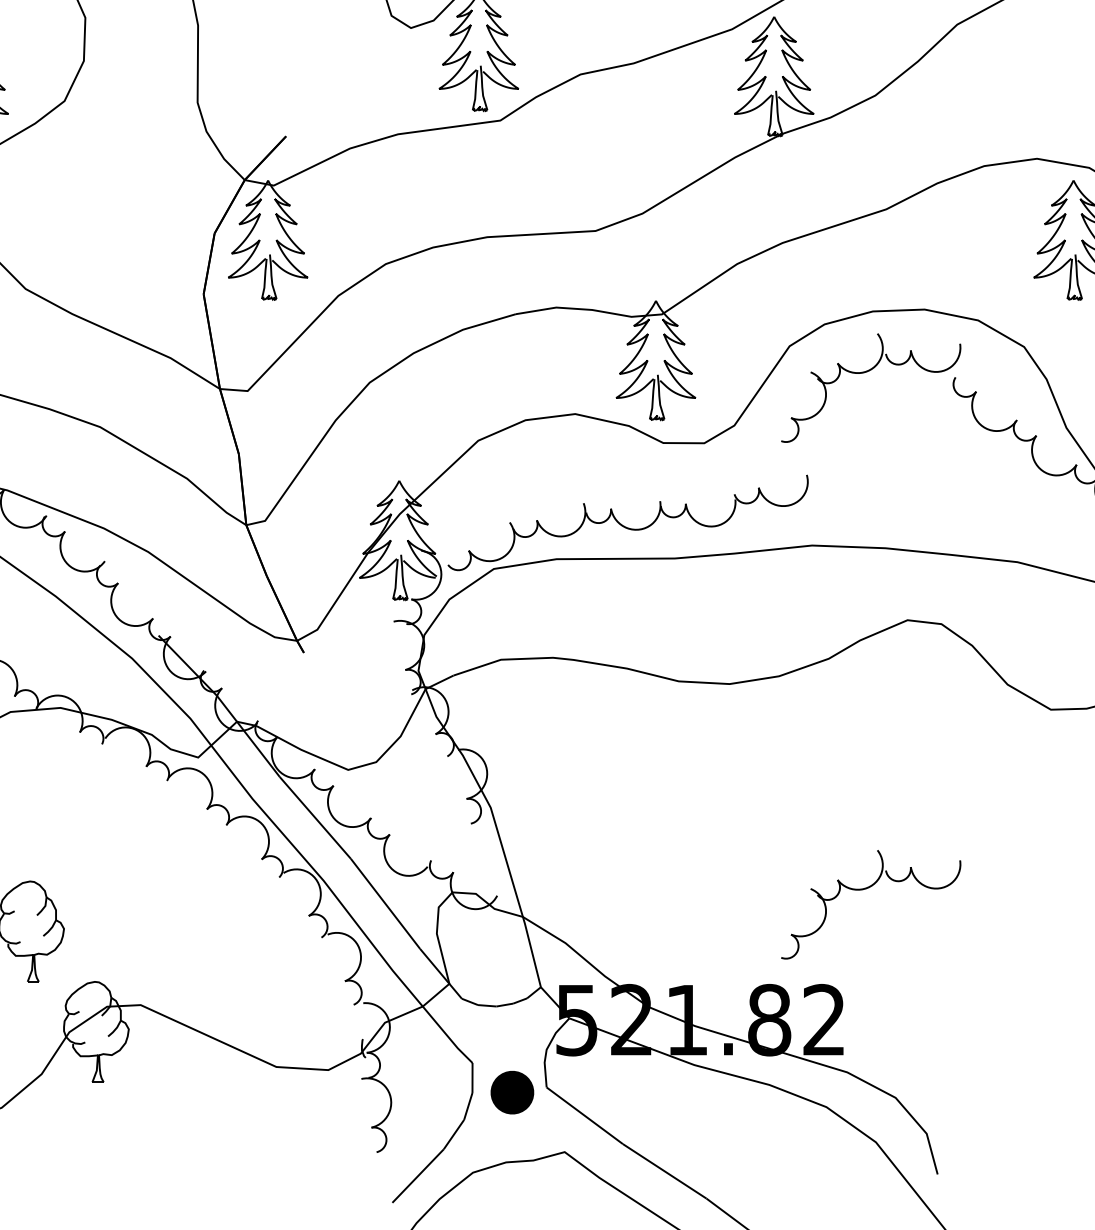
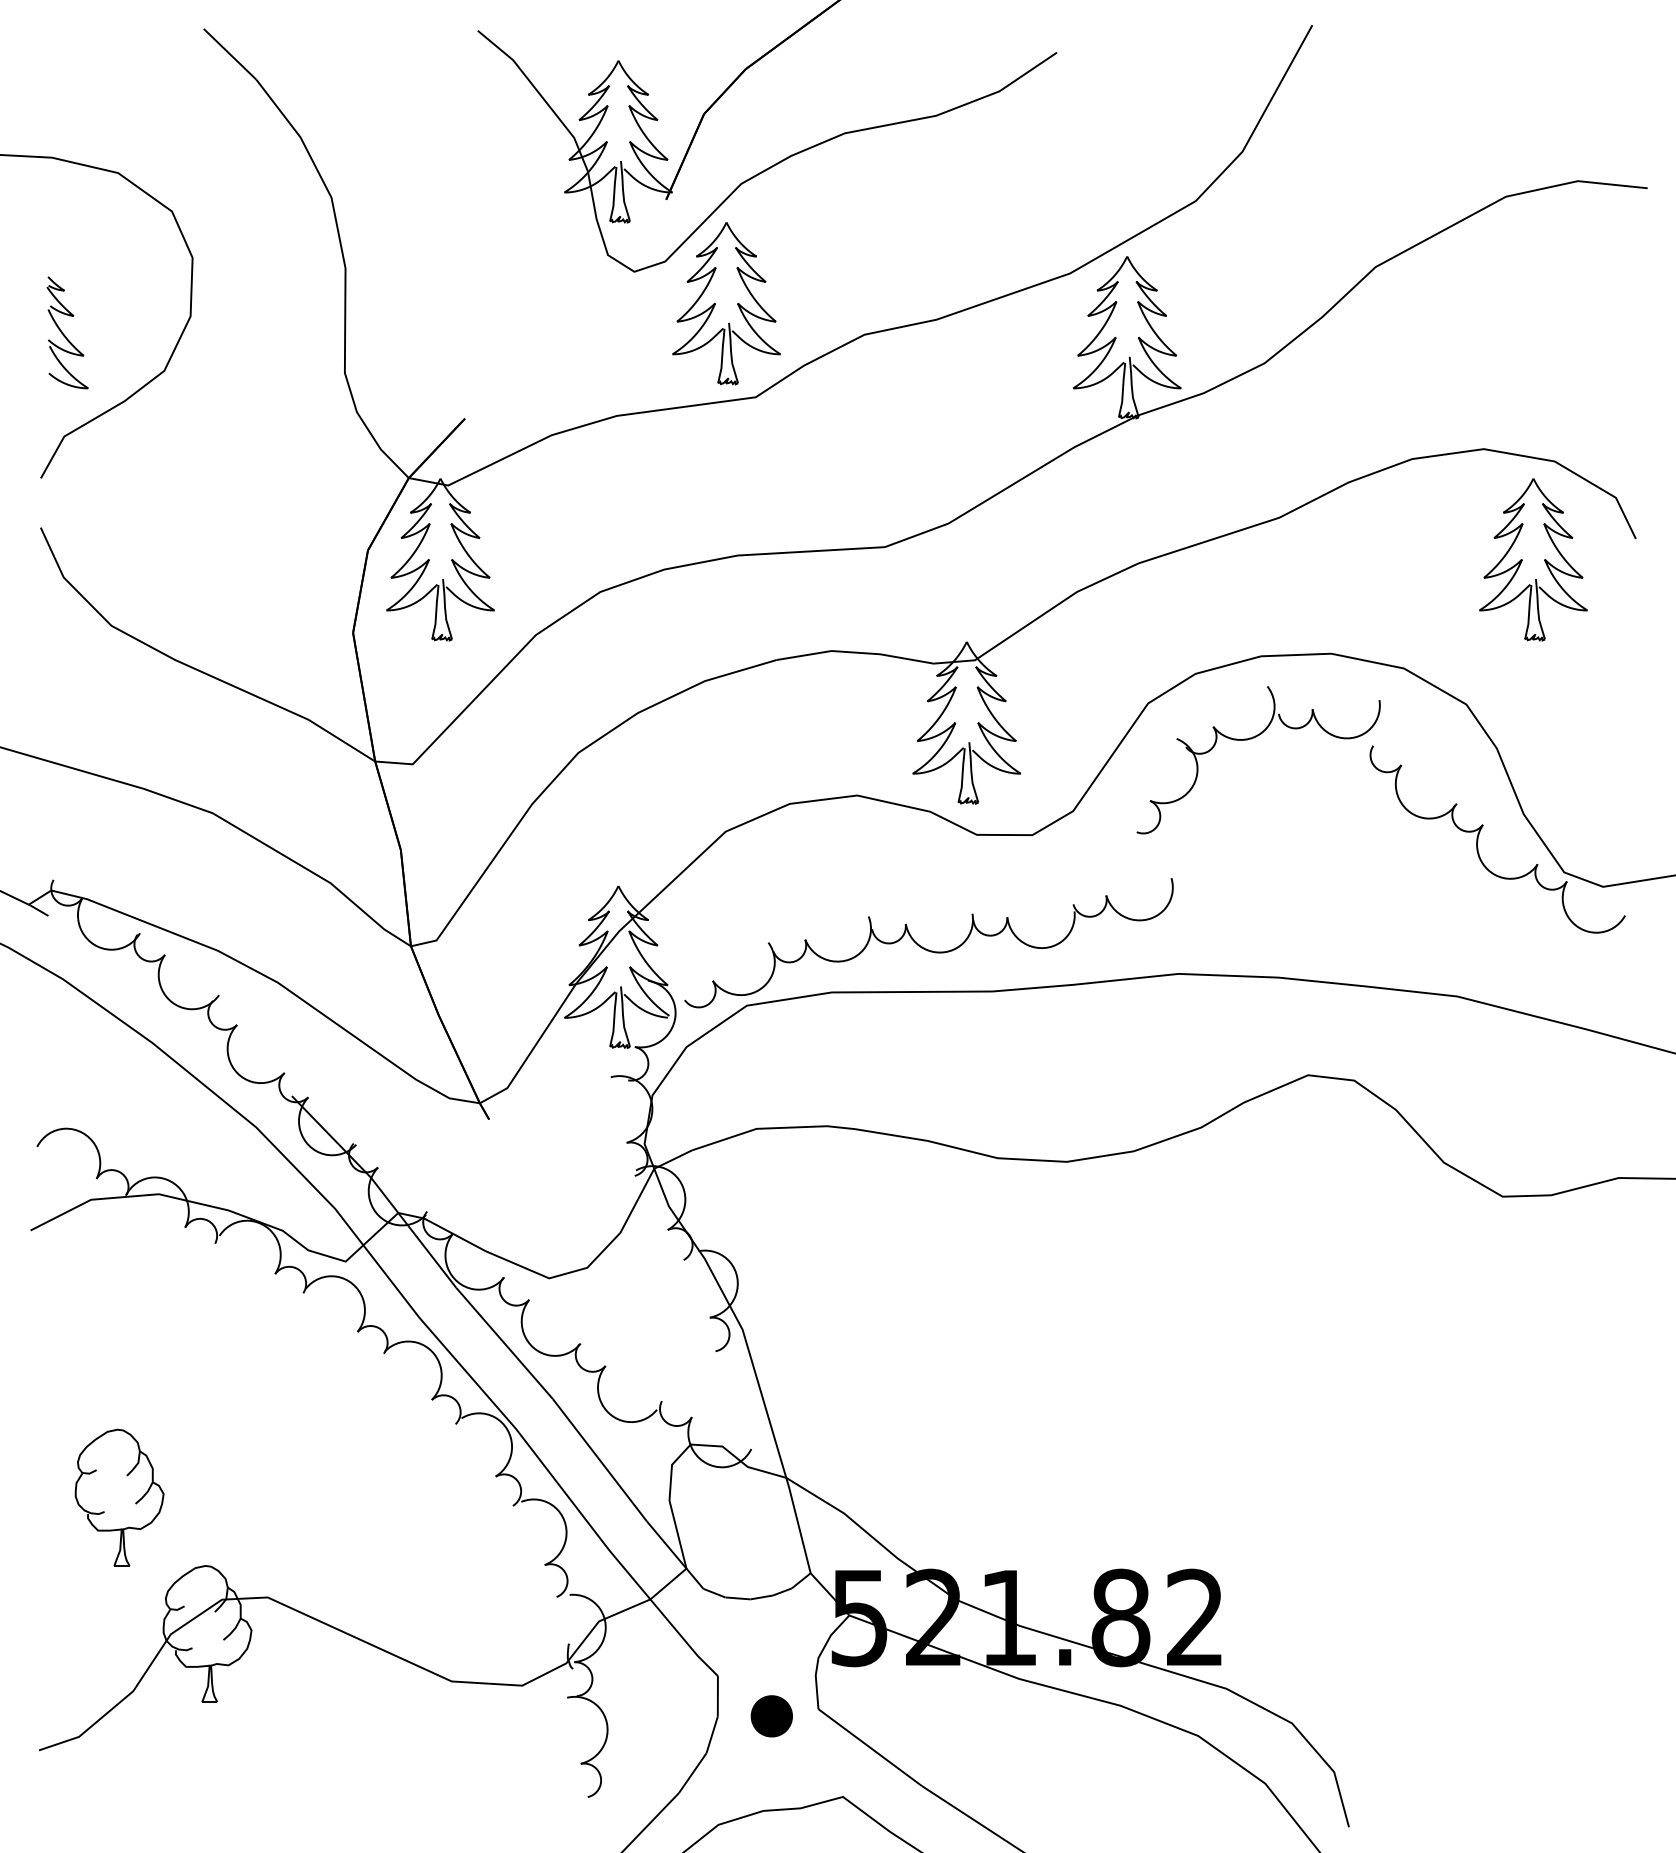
part: (865, 889) -> (1251, 1440), removed
part: (512, 1092) -> (771, 1716), size x0.71

